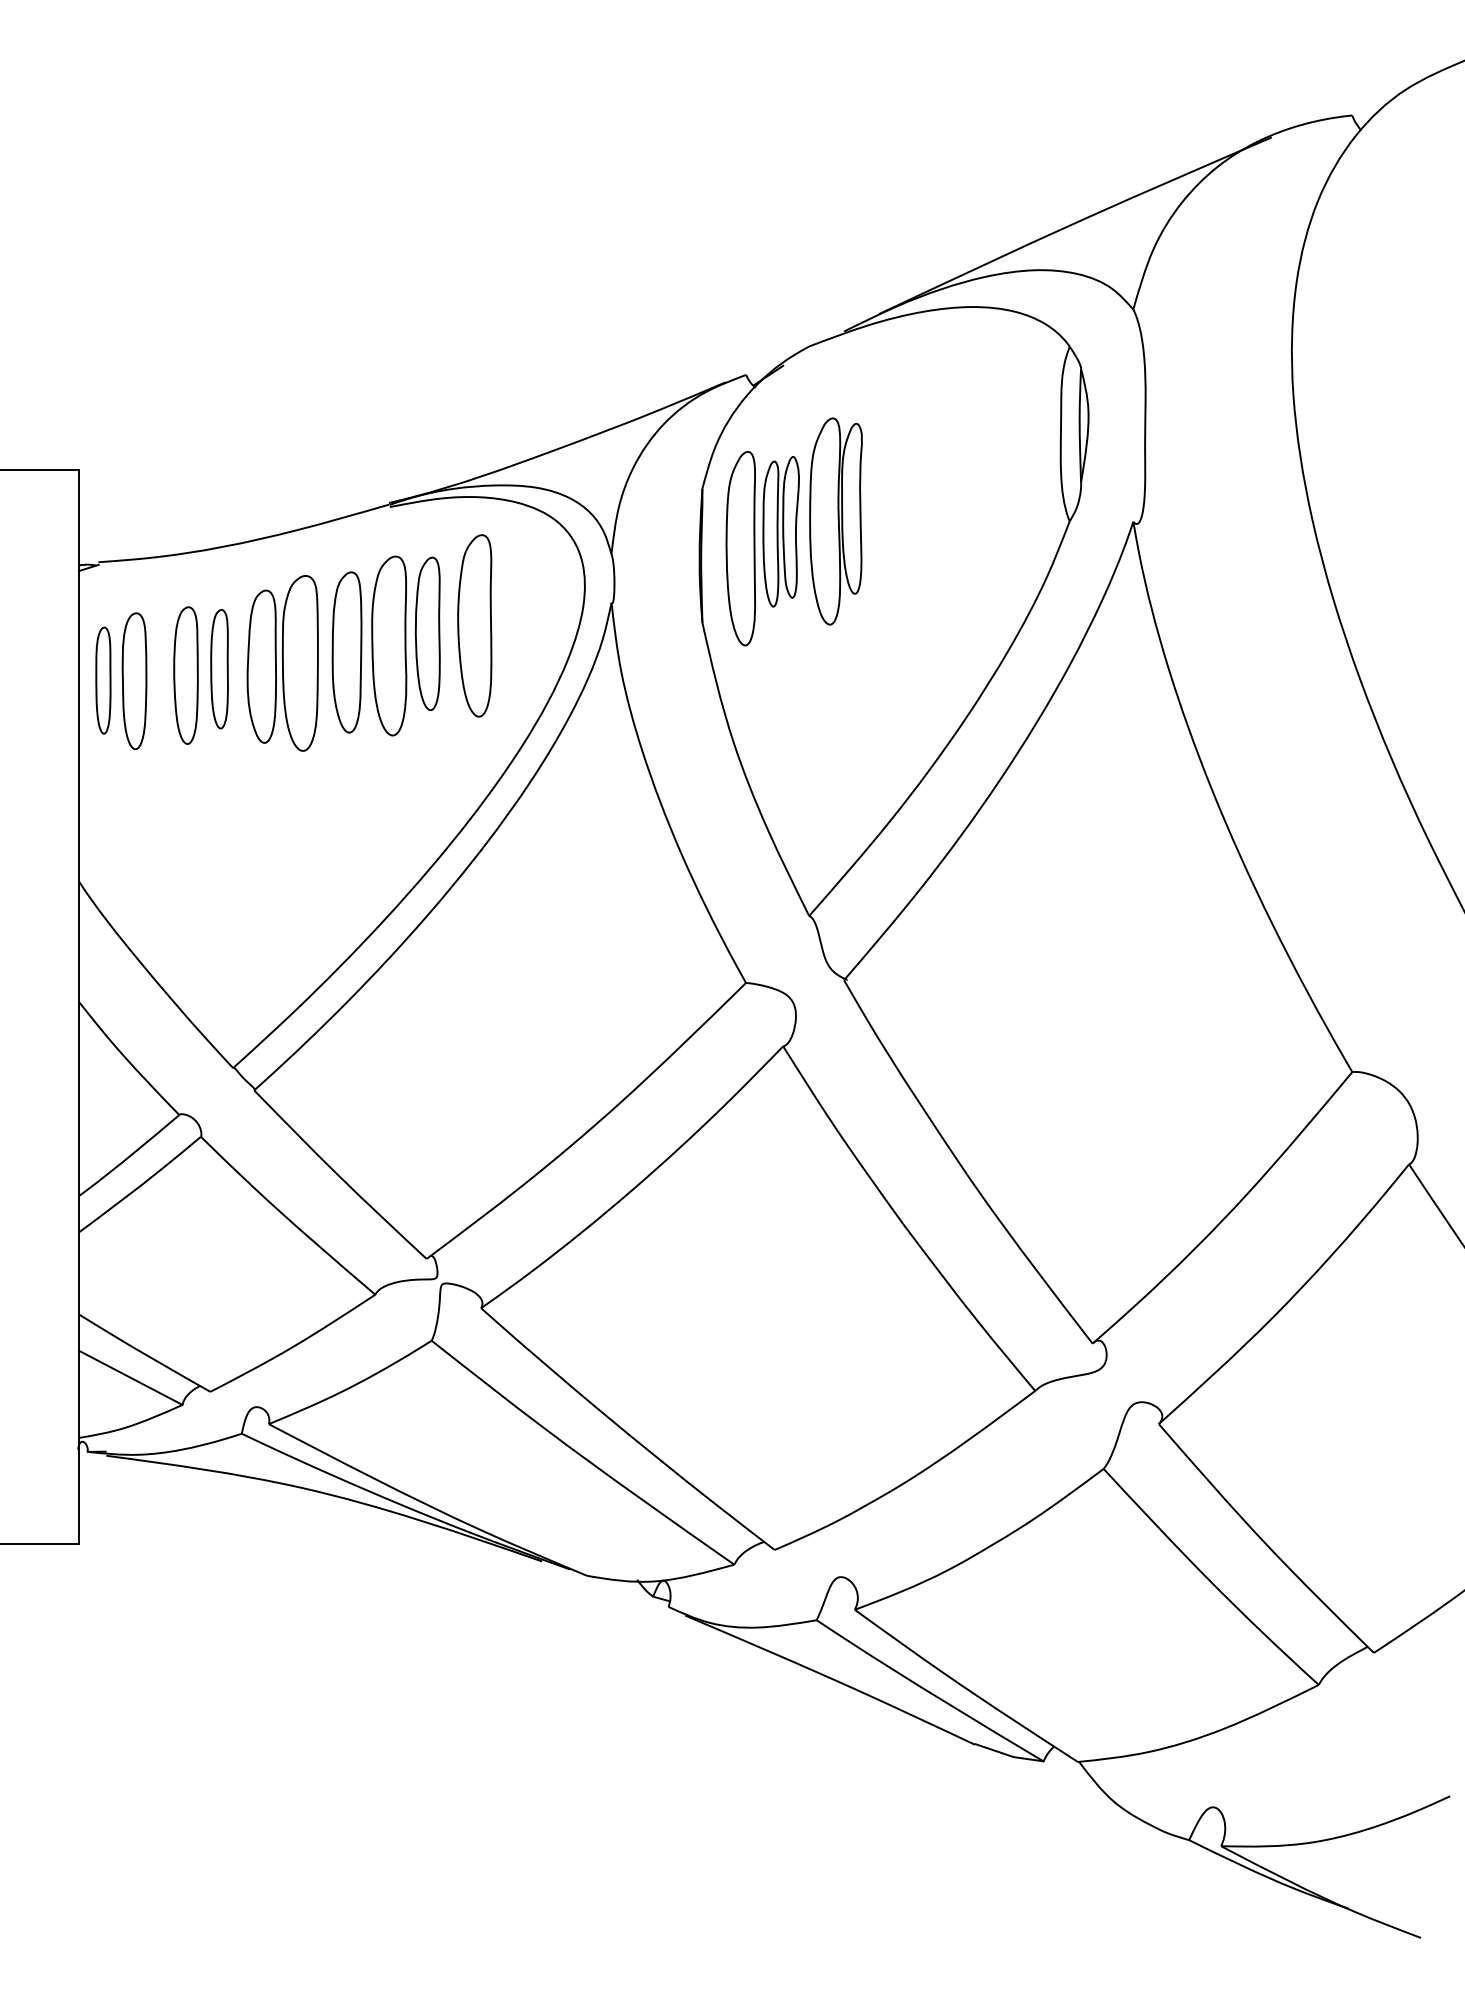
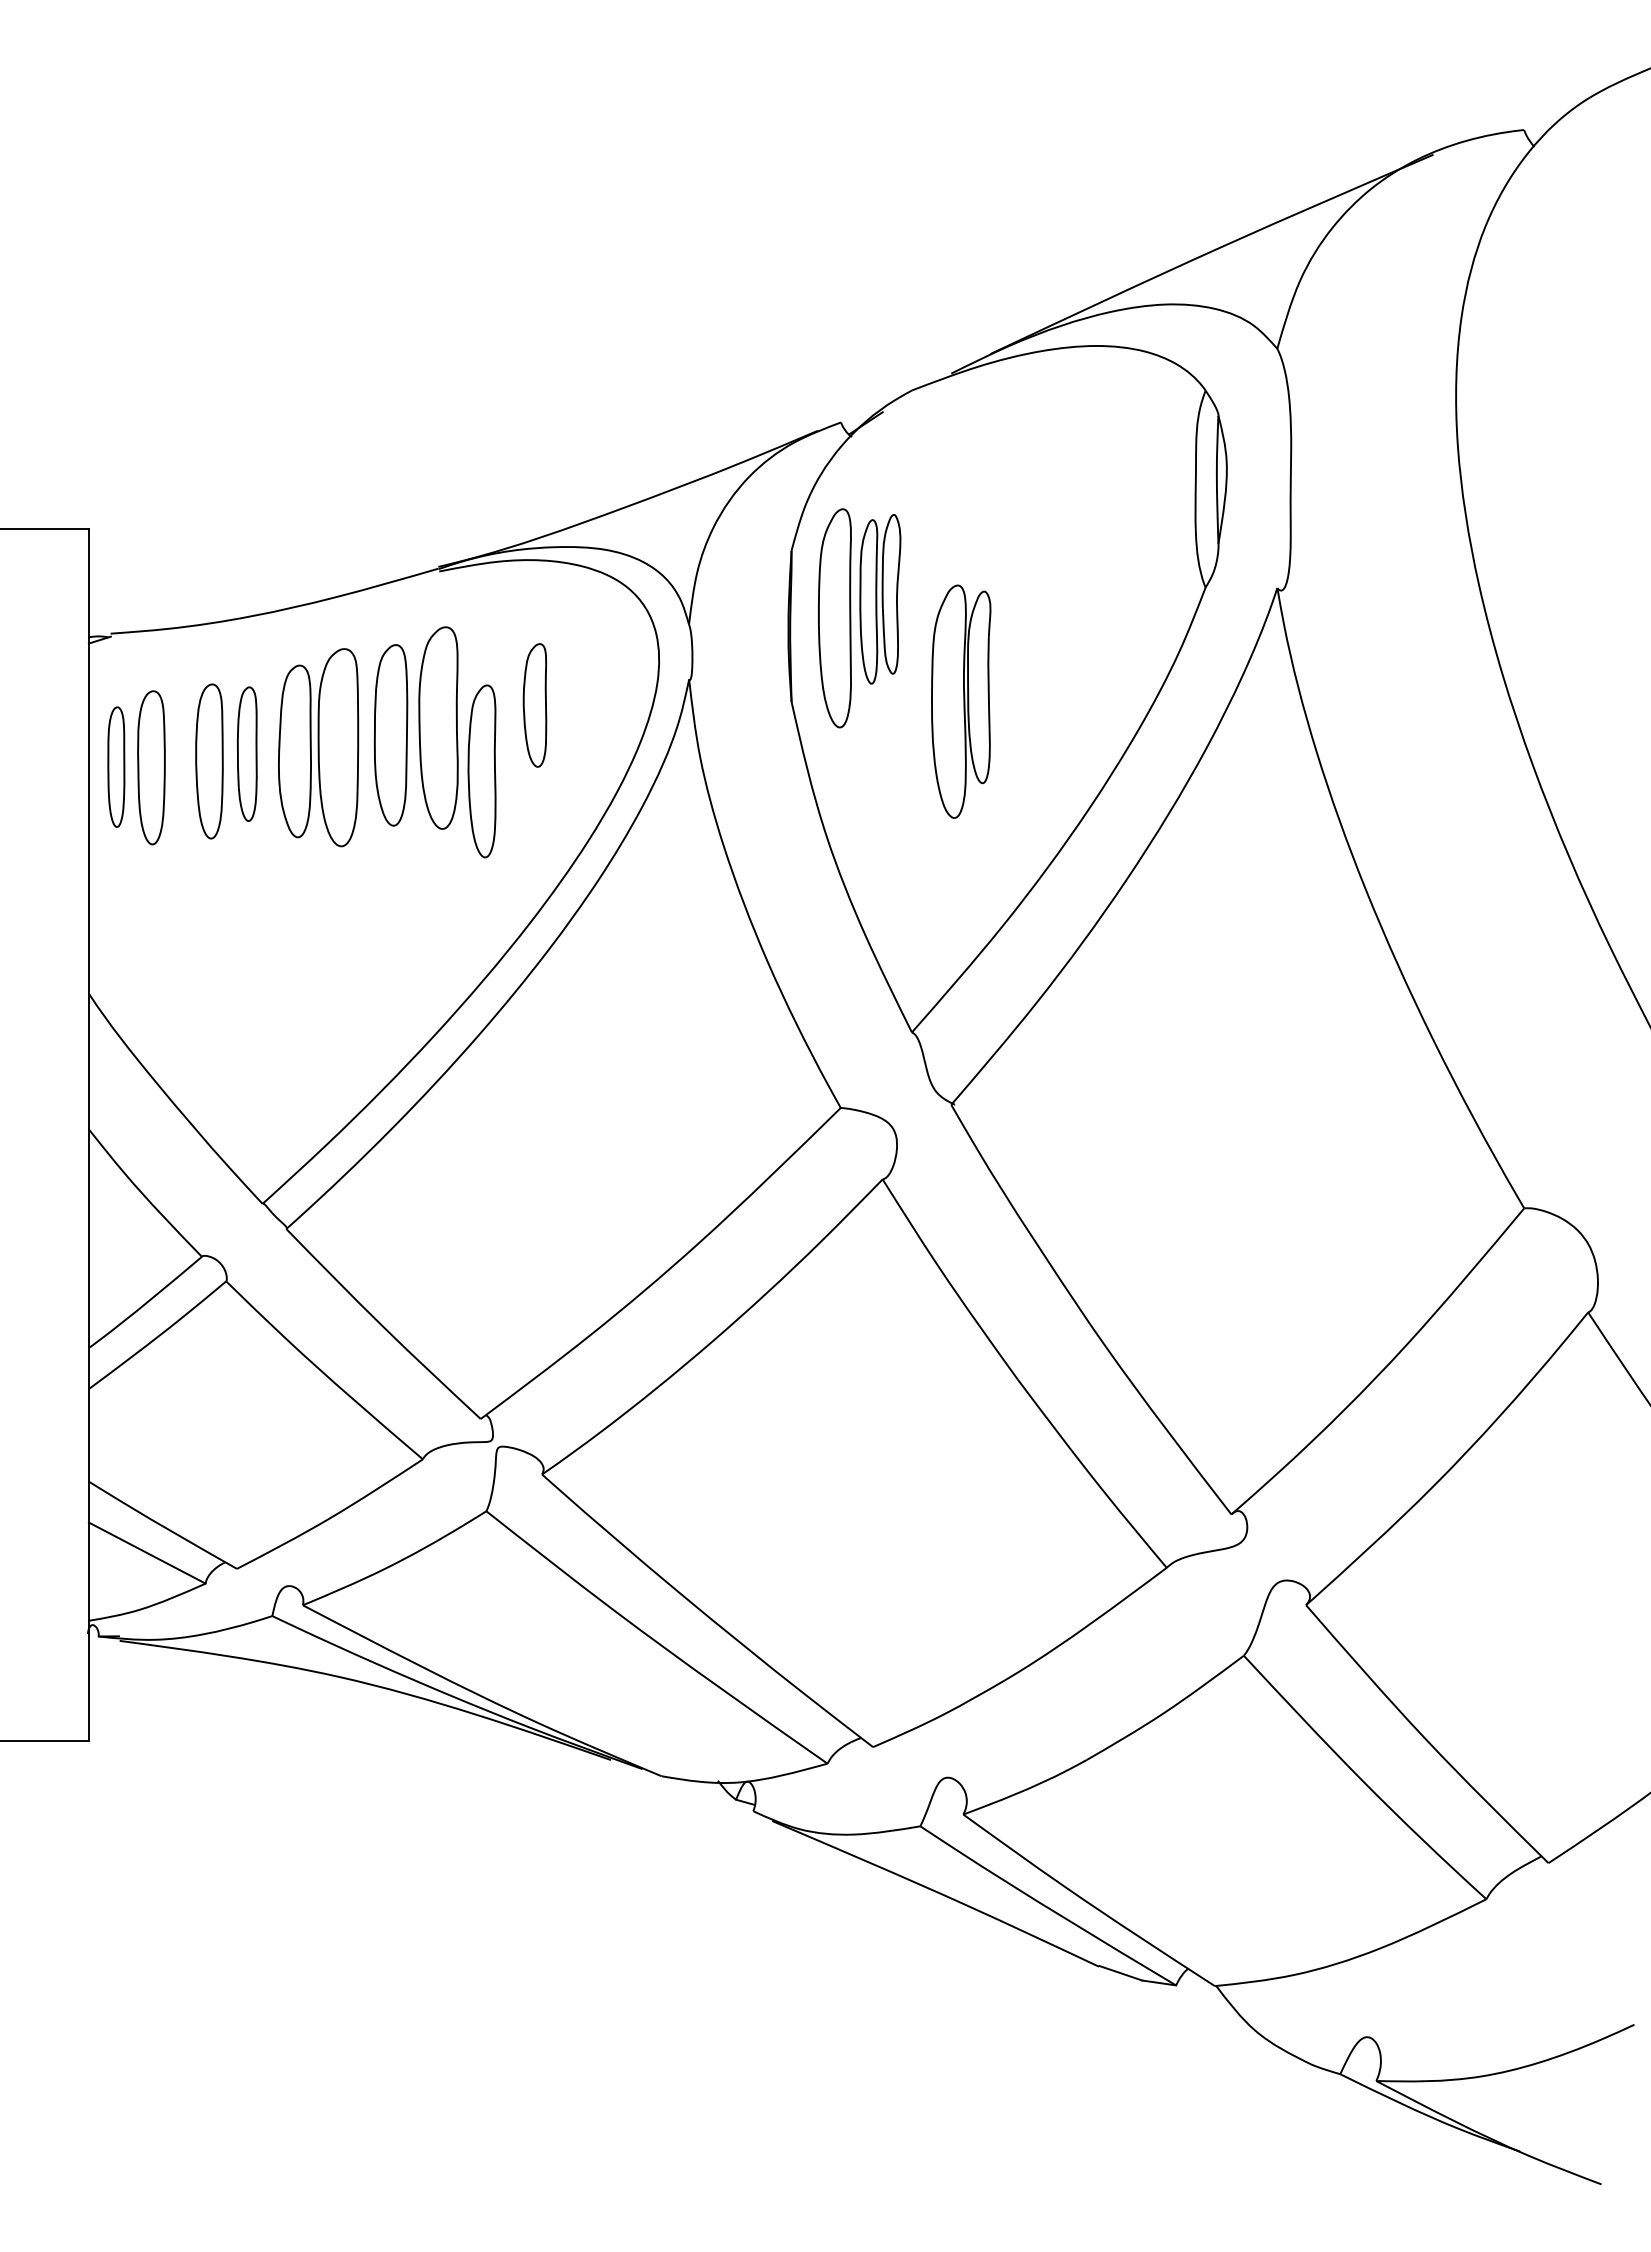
part: (836, 521) -> (961, 701), moved
part: (474, 625) -> (534, 705), size x0.6
part: (427, 633) -> (481, 771), moved

